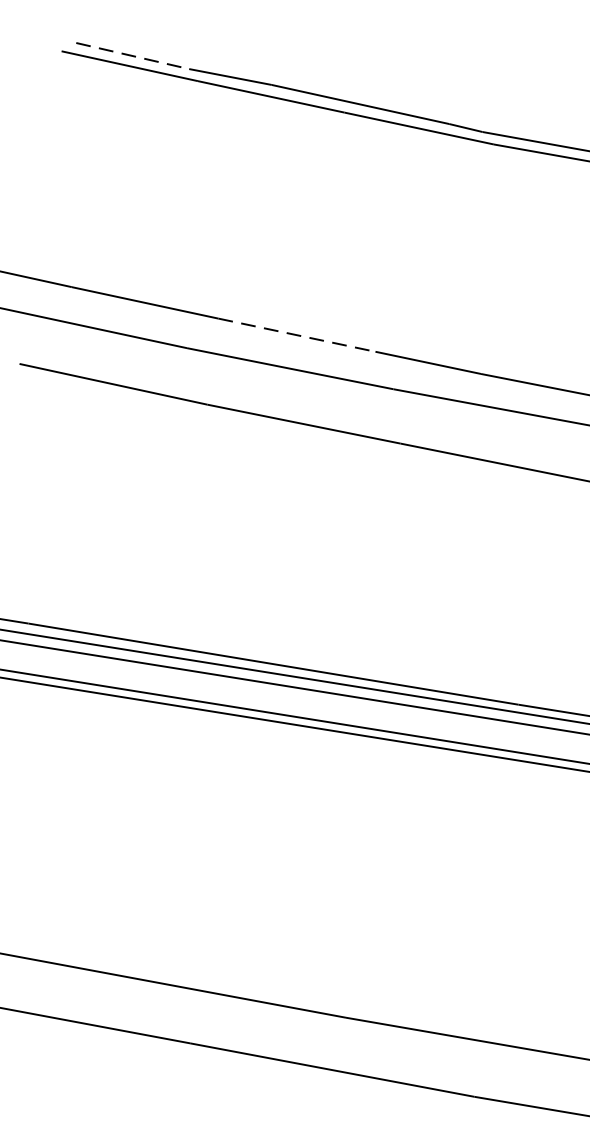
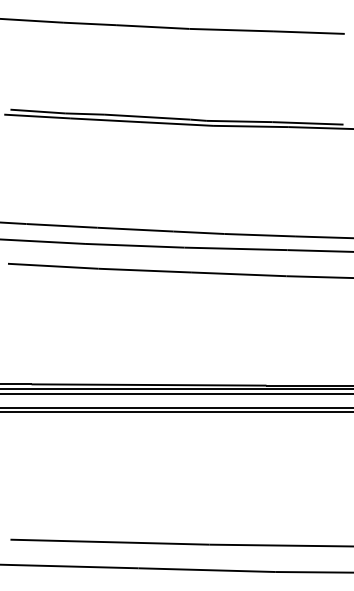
line: (134, 56) -> (38, 111), dashed -> solid
line: (297, 334) -> (135, 229), dashed -> solid

